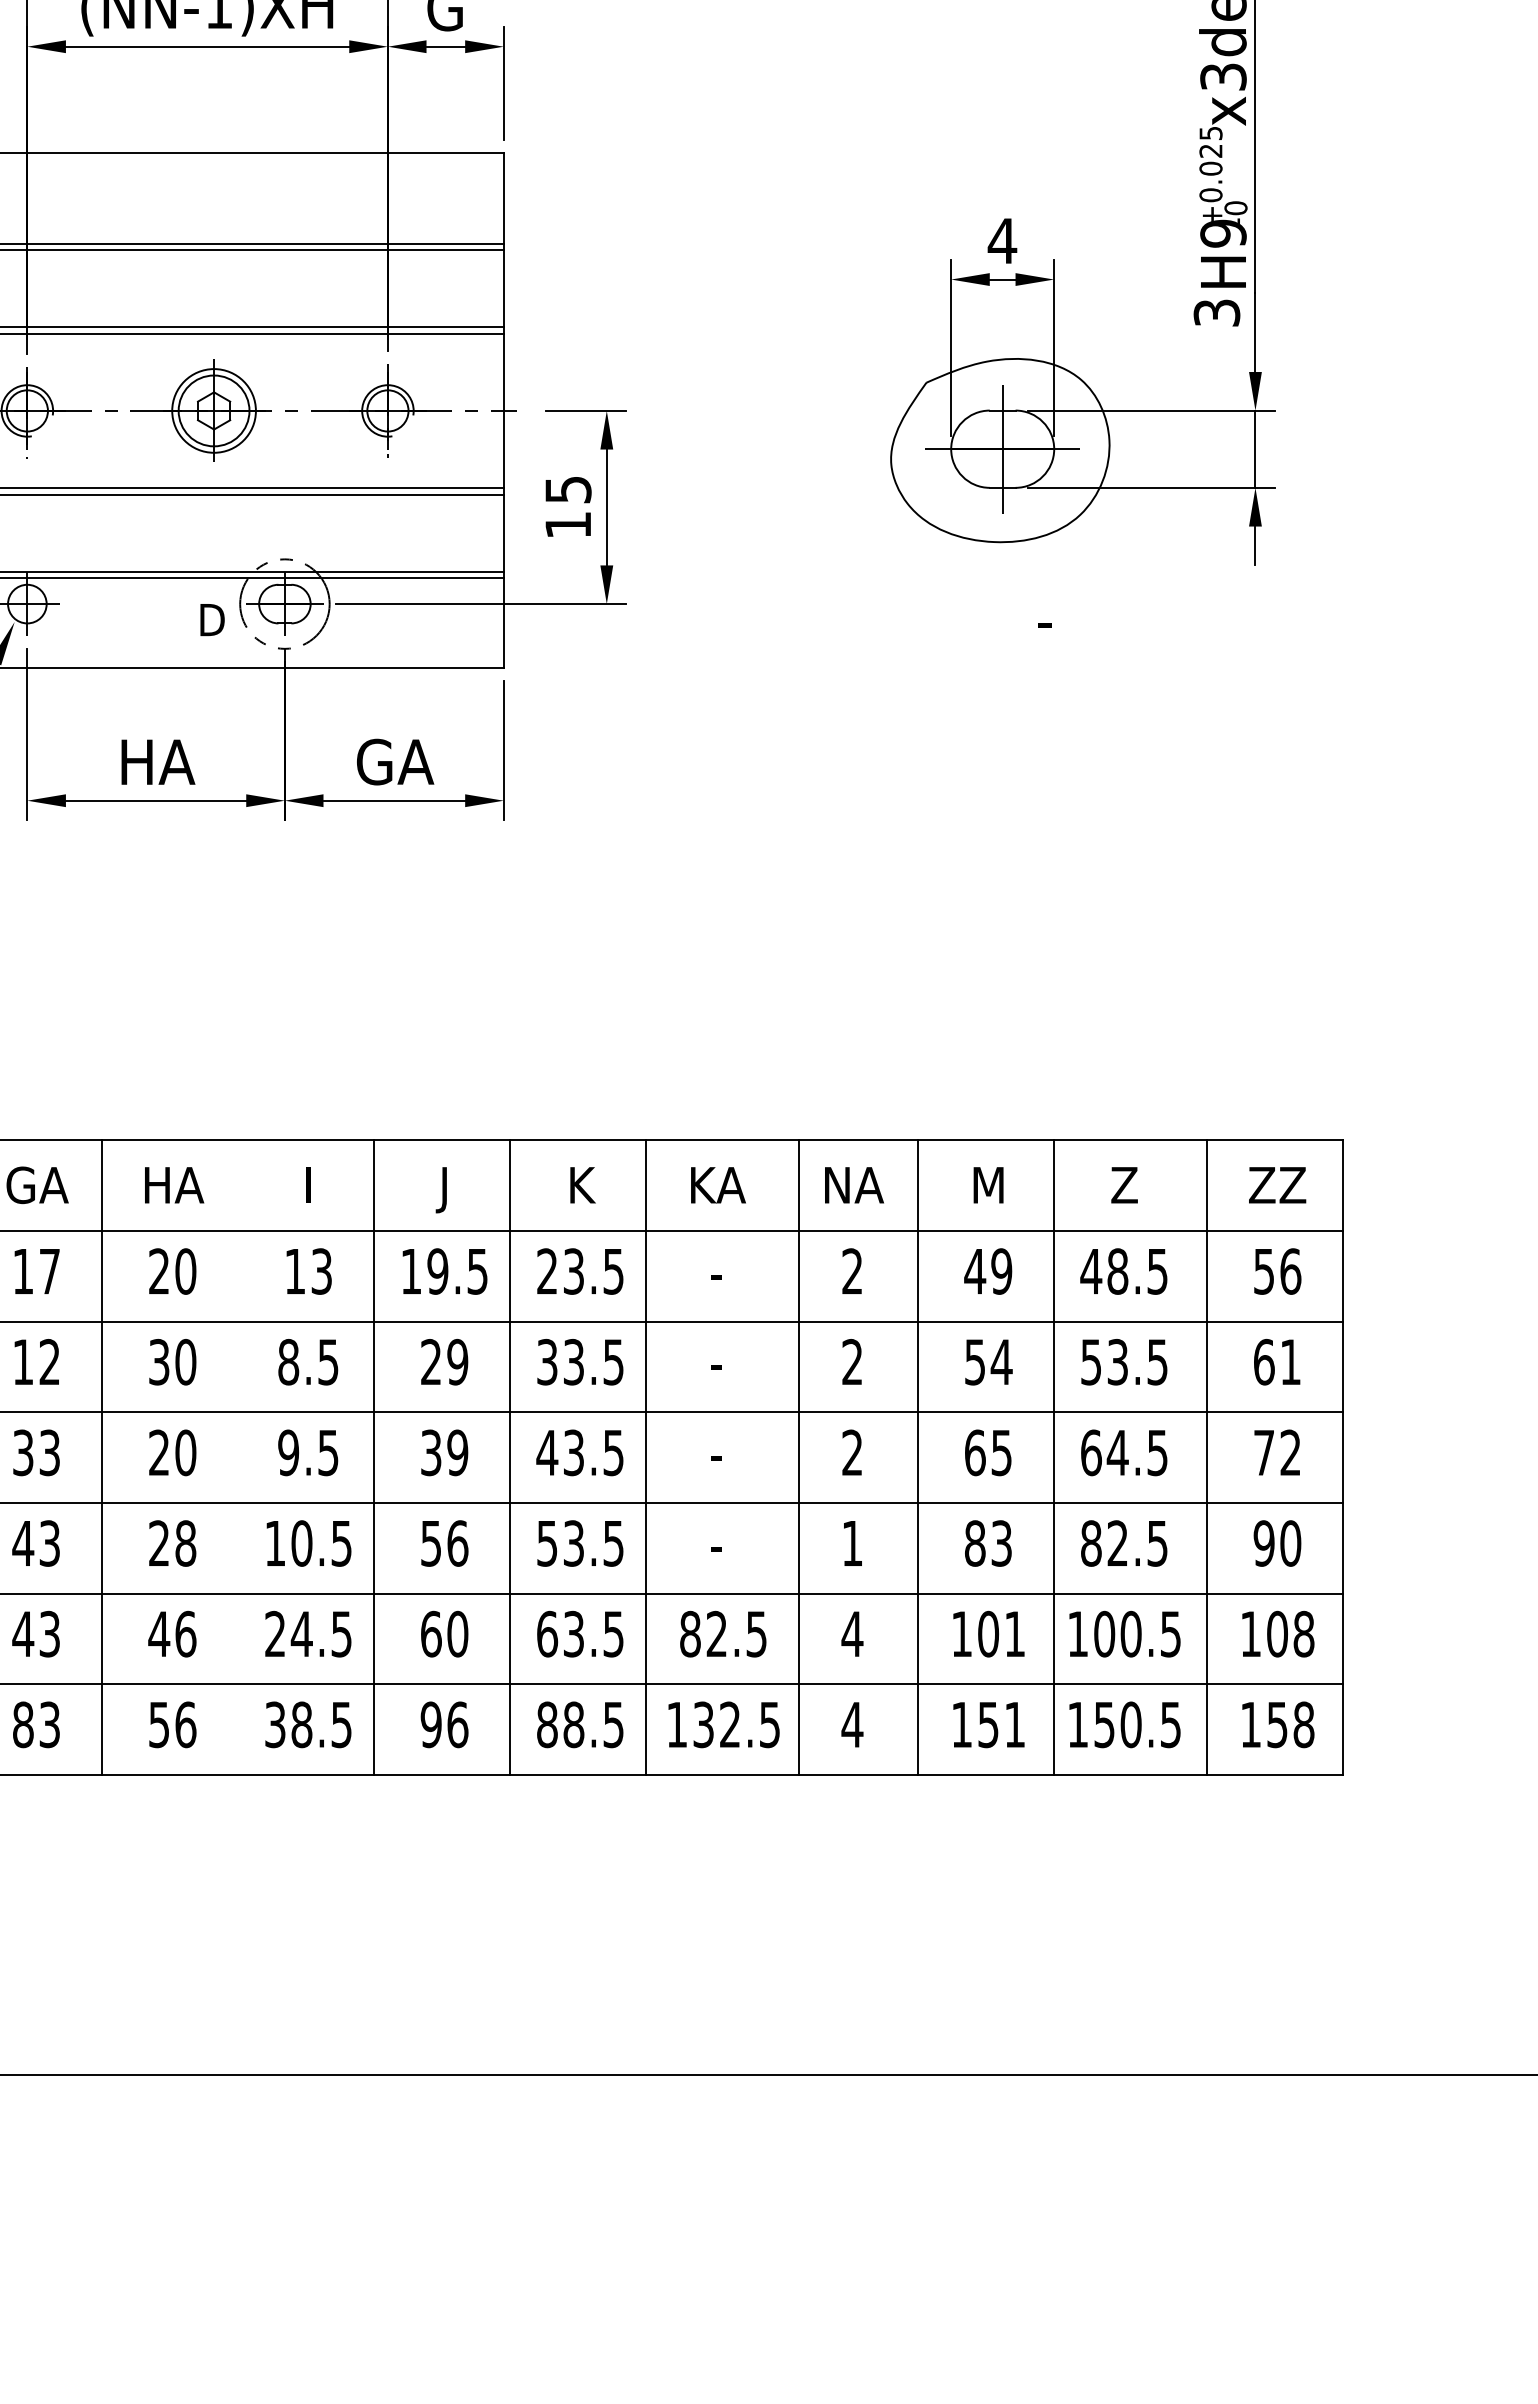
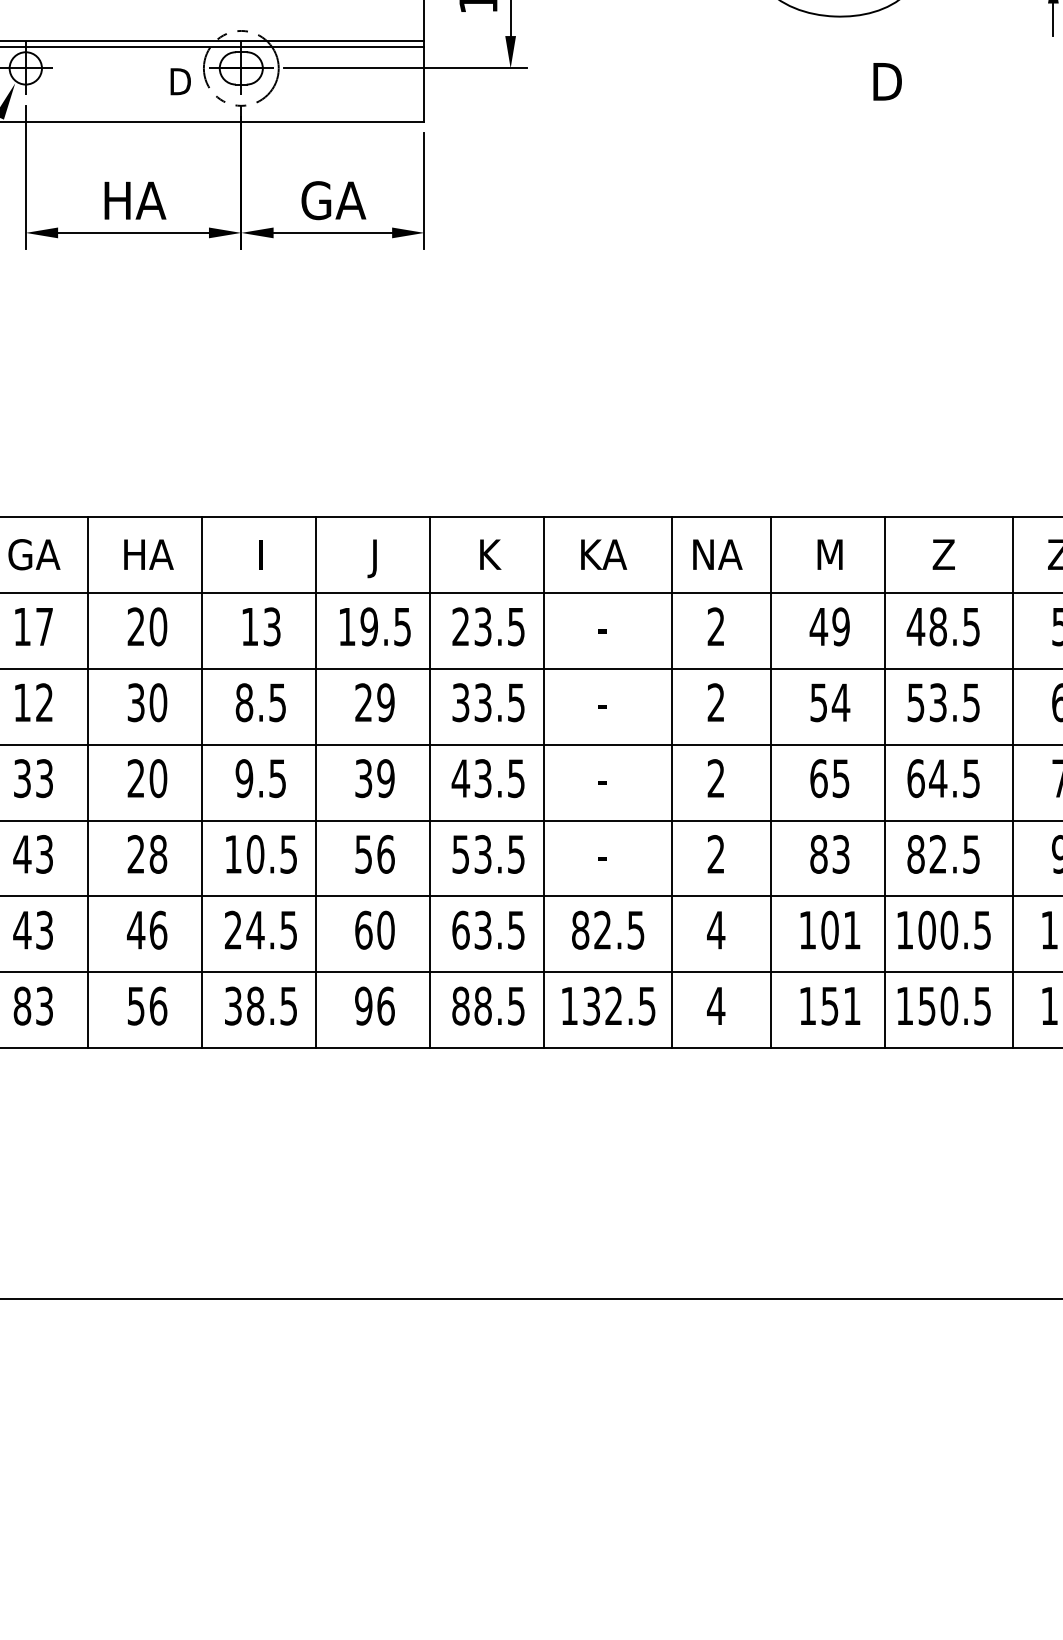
text: (1056, 619) -> (886, 81), - -> D
line: (238, 1457) -> (202, 782), added
text: (851, 1542) -> (715, 853), 1 -> 2

